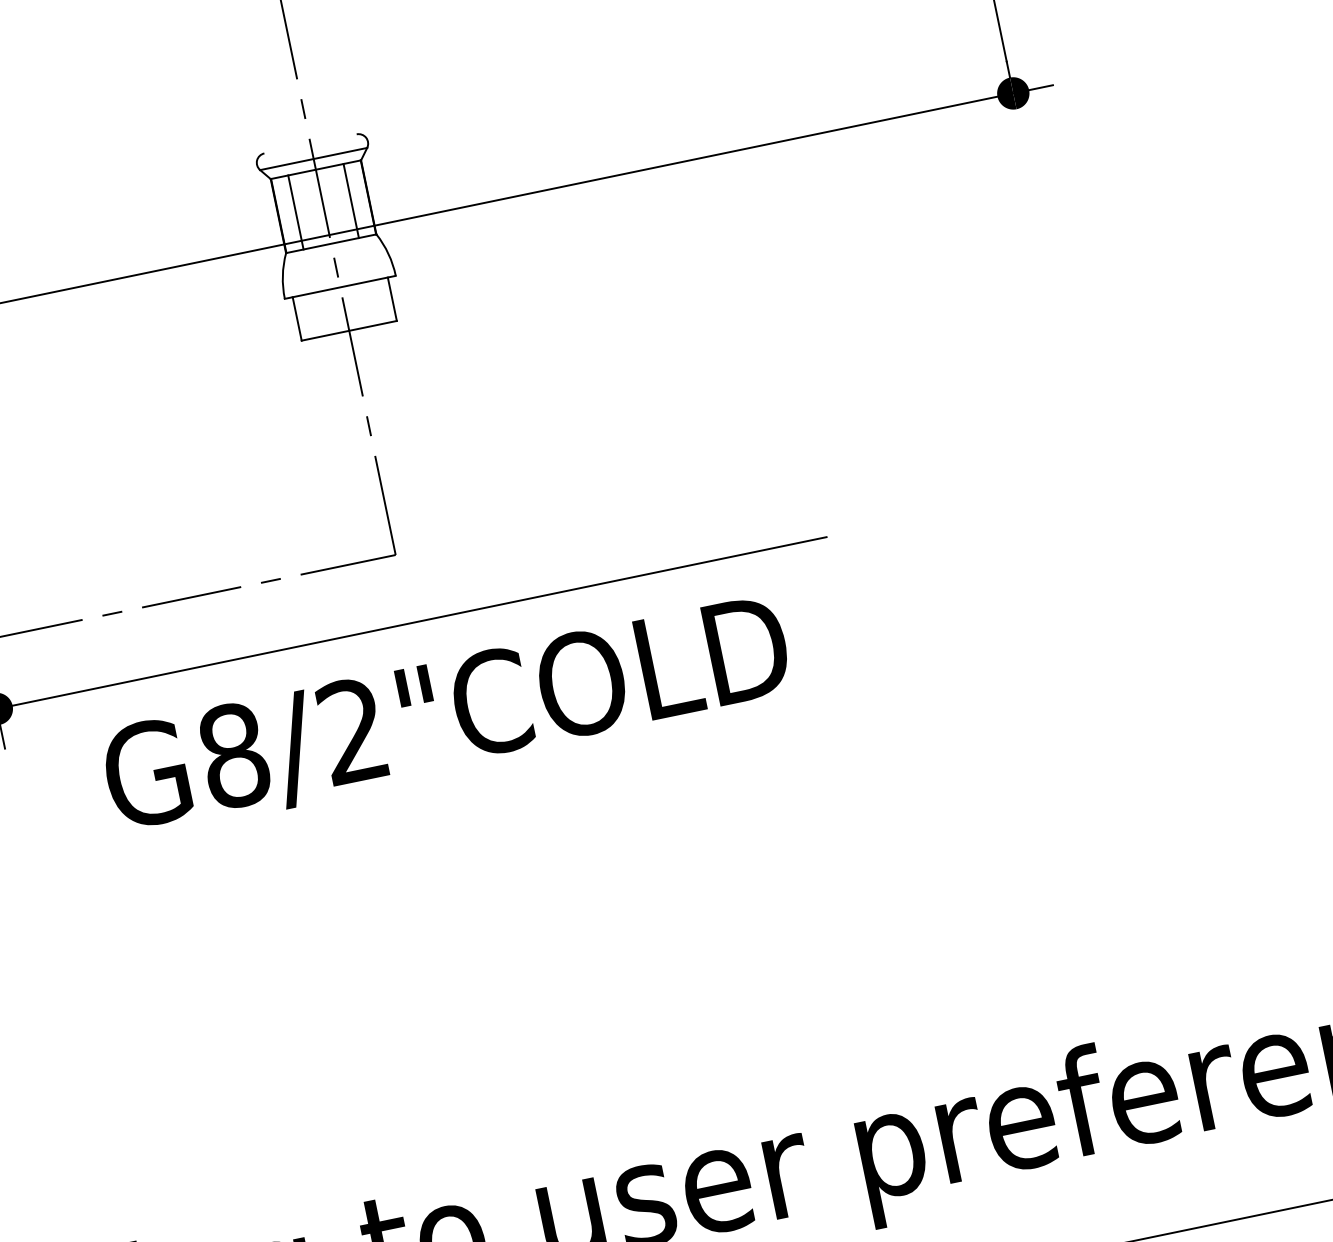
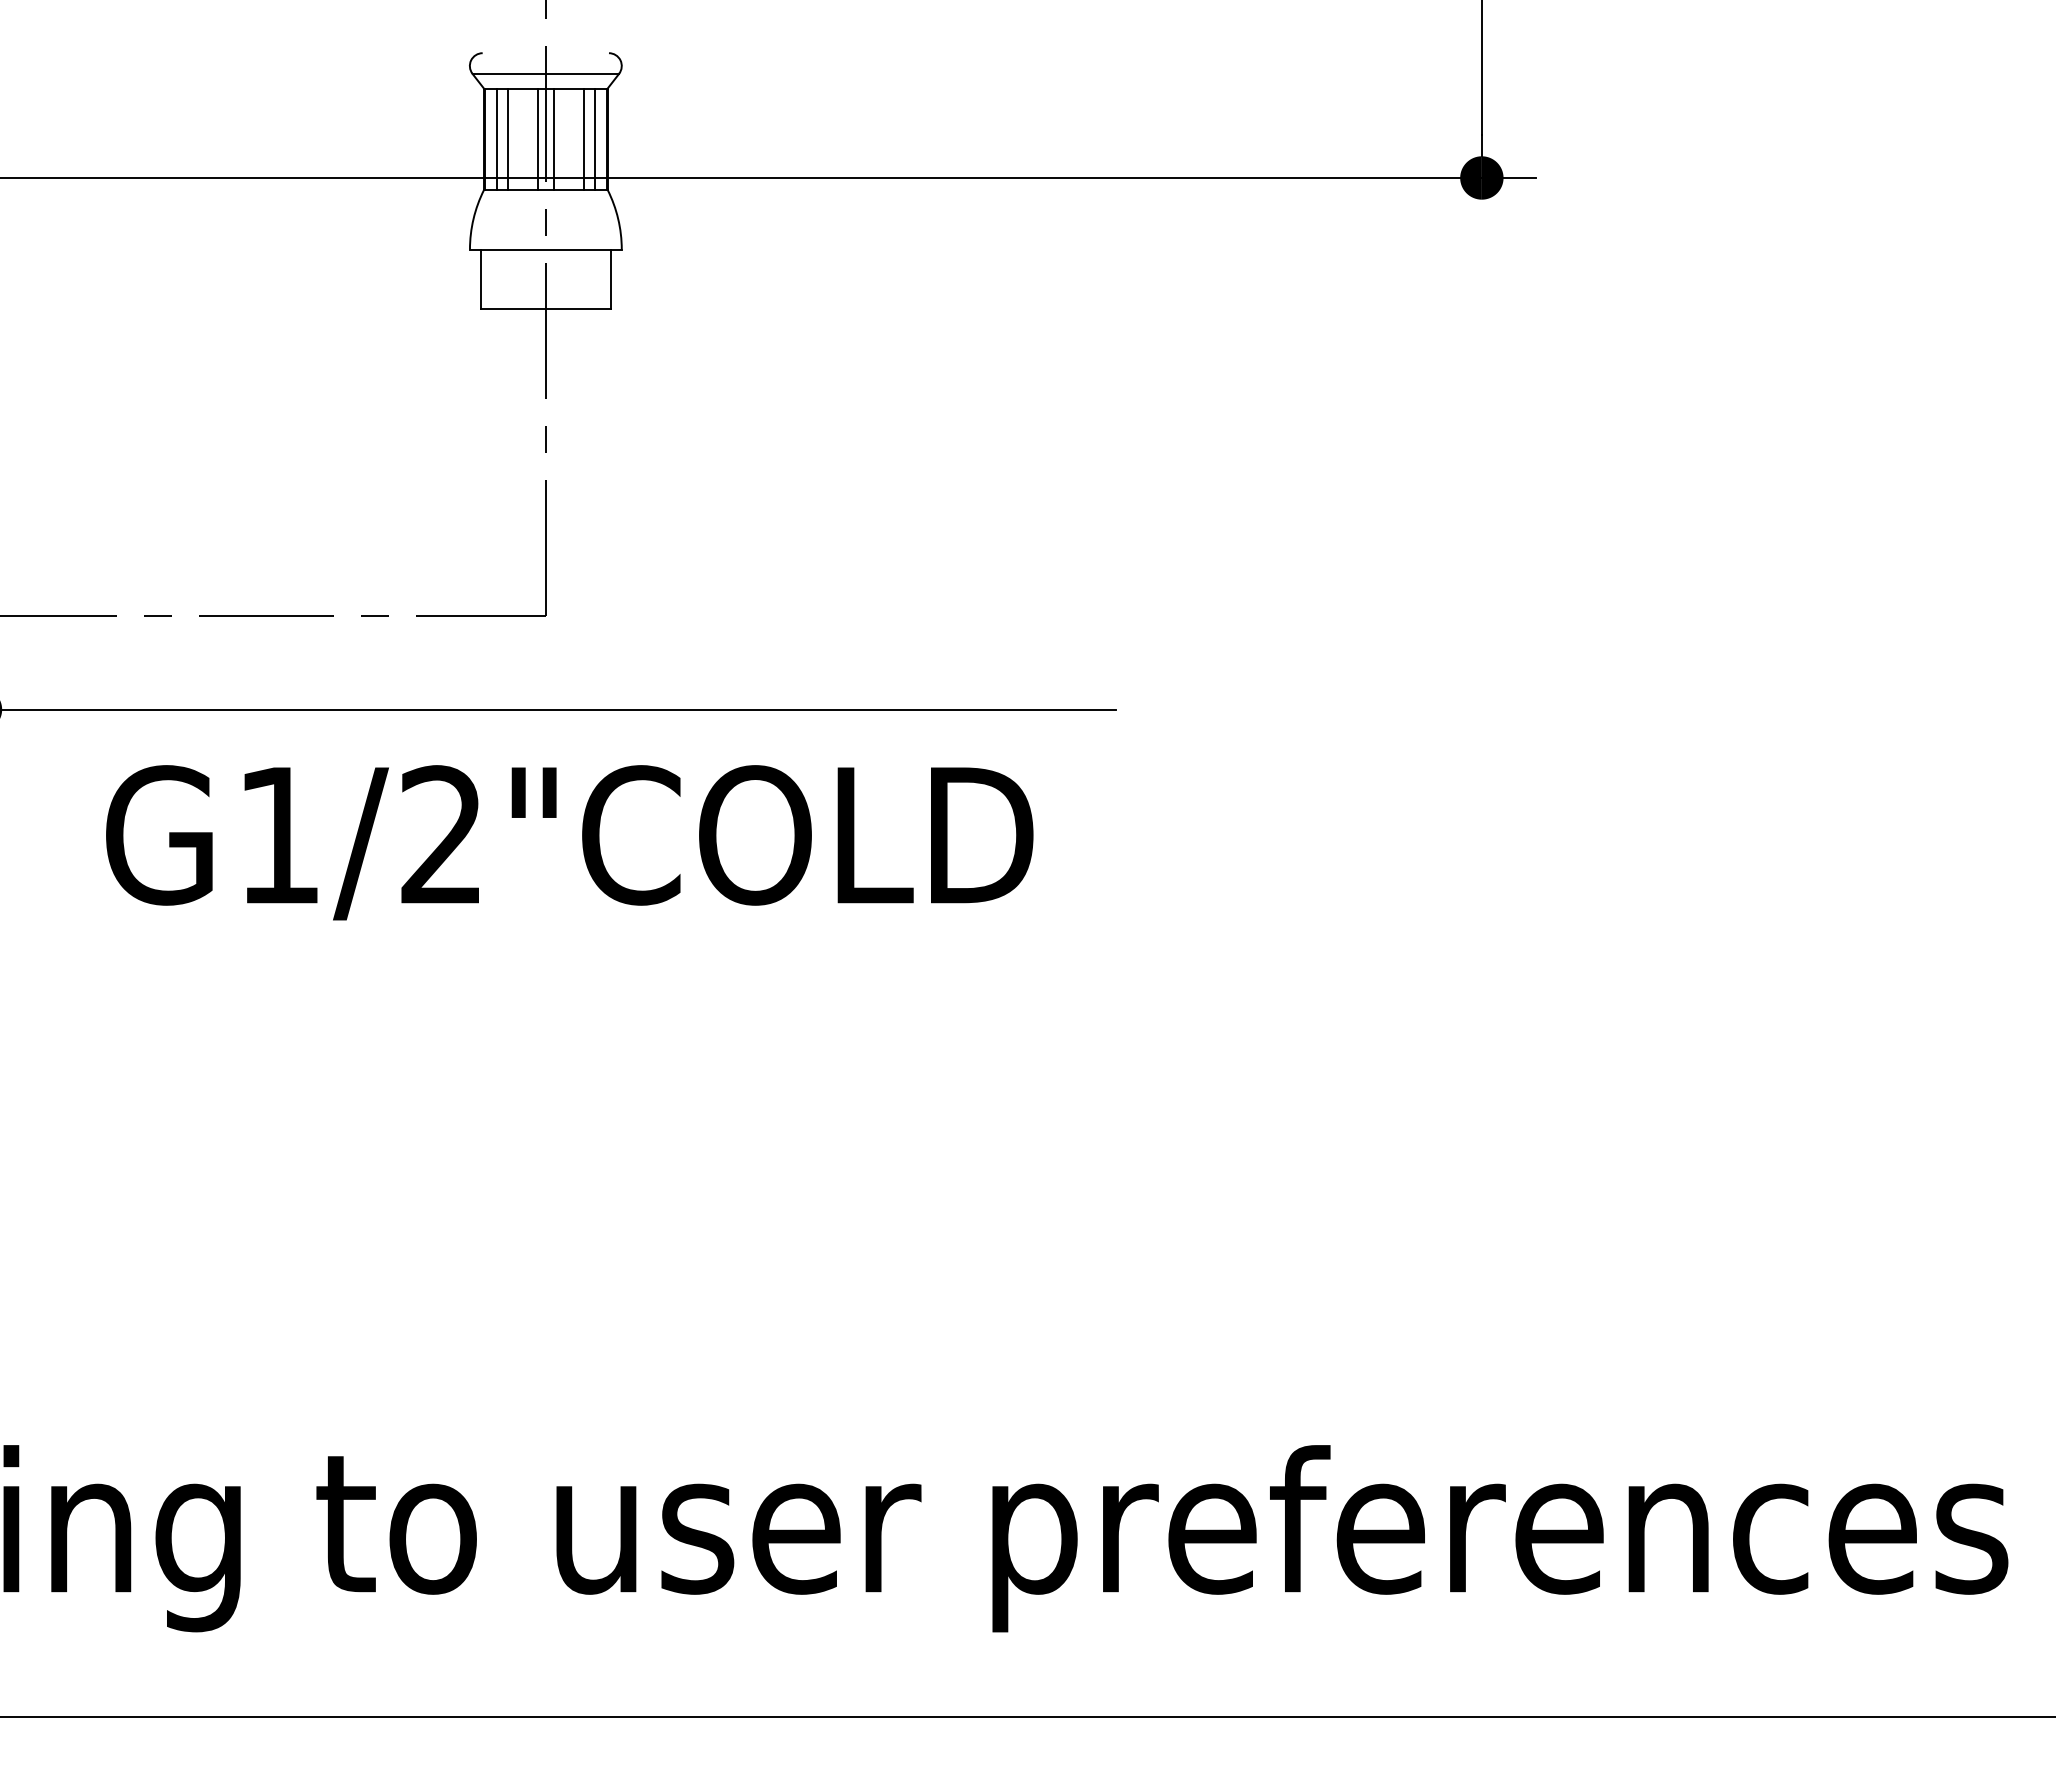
line: (359, 198) -> (594, 138), added
line: (329, 205) -> (553, 138), added
line: (318, 207) -> (538, 138), added
line: (287, 213) -> (496, 138), added
text: (234, 755) -> (279, 835), G8/2"COLD -> G1/2"COLD

